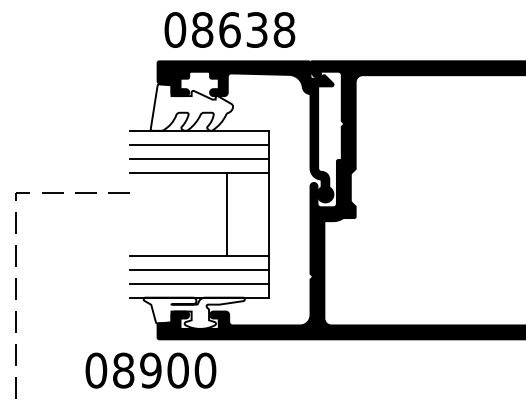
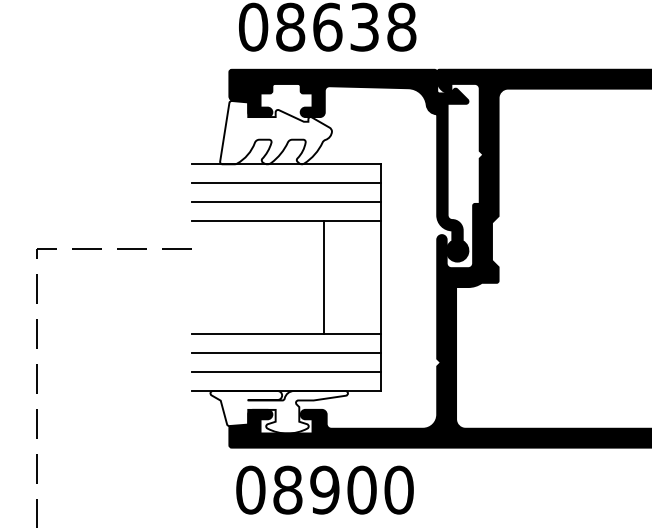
text: (150, 370) -> (324, 489), moved

